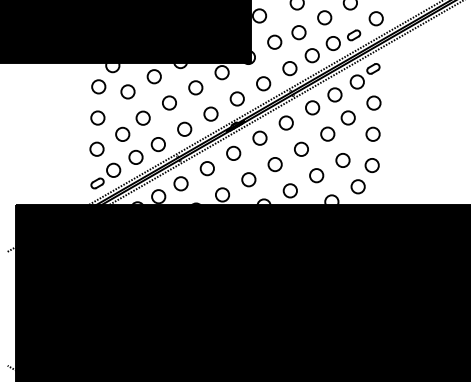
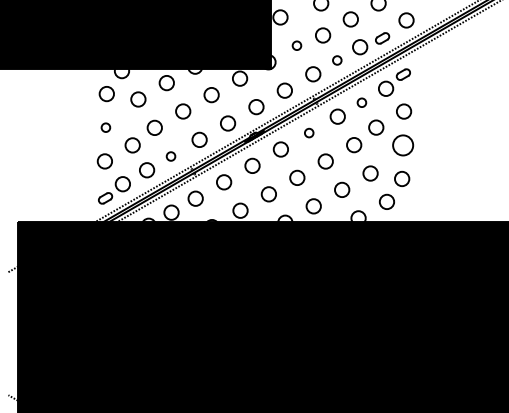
circle: (274, 41) -> (296, 45), size x0.6
circle: (311, 55) -> (336, 60), size x0.6
circle: (334, 94) -> (361, 102), size x0.6
circle: (97, 117) -> (105, 127), size x0.6
circle: (285, 122) -> (308, 132), size x0.6
circle: (372, 133) -> (402, 144), size x1.4
circle: (157, 144) -> (170, 156), size x0.6

